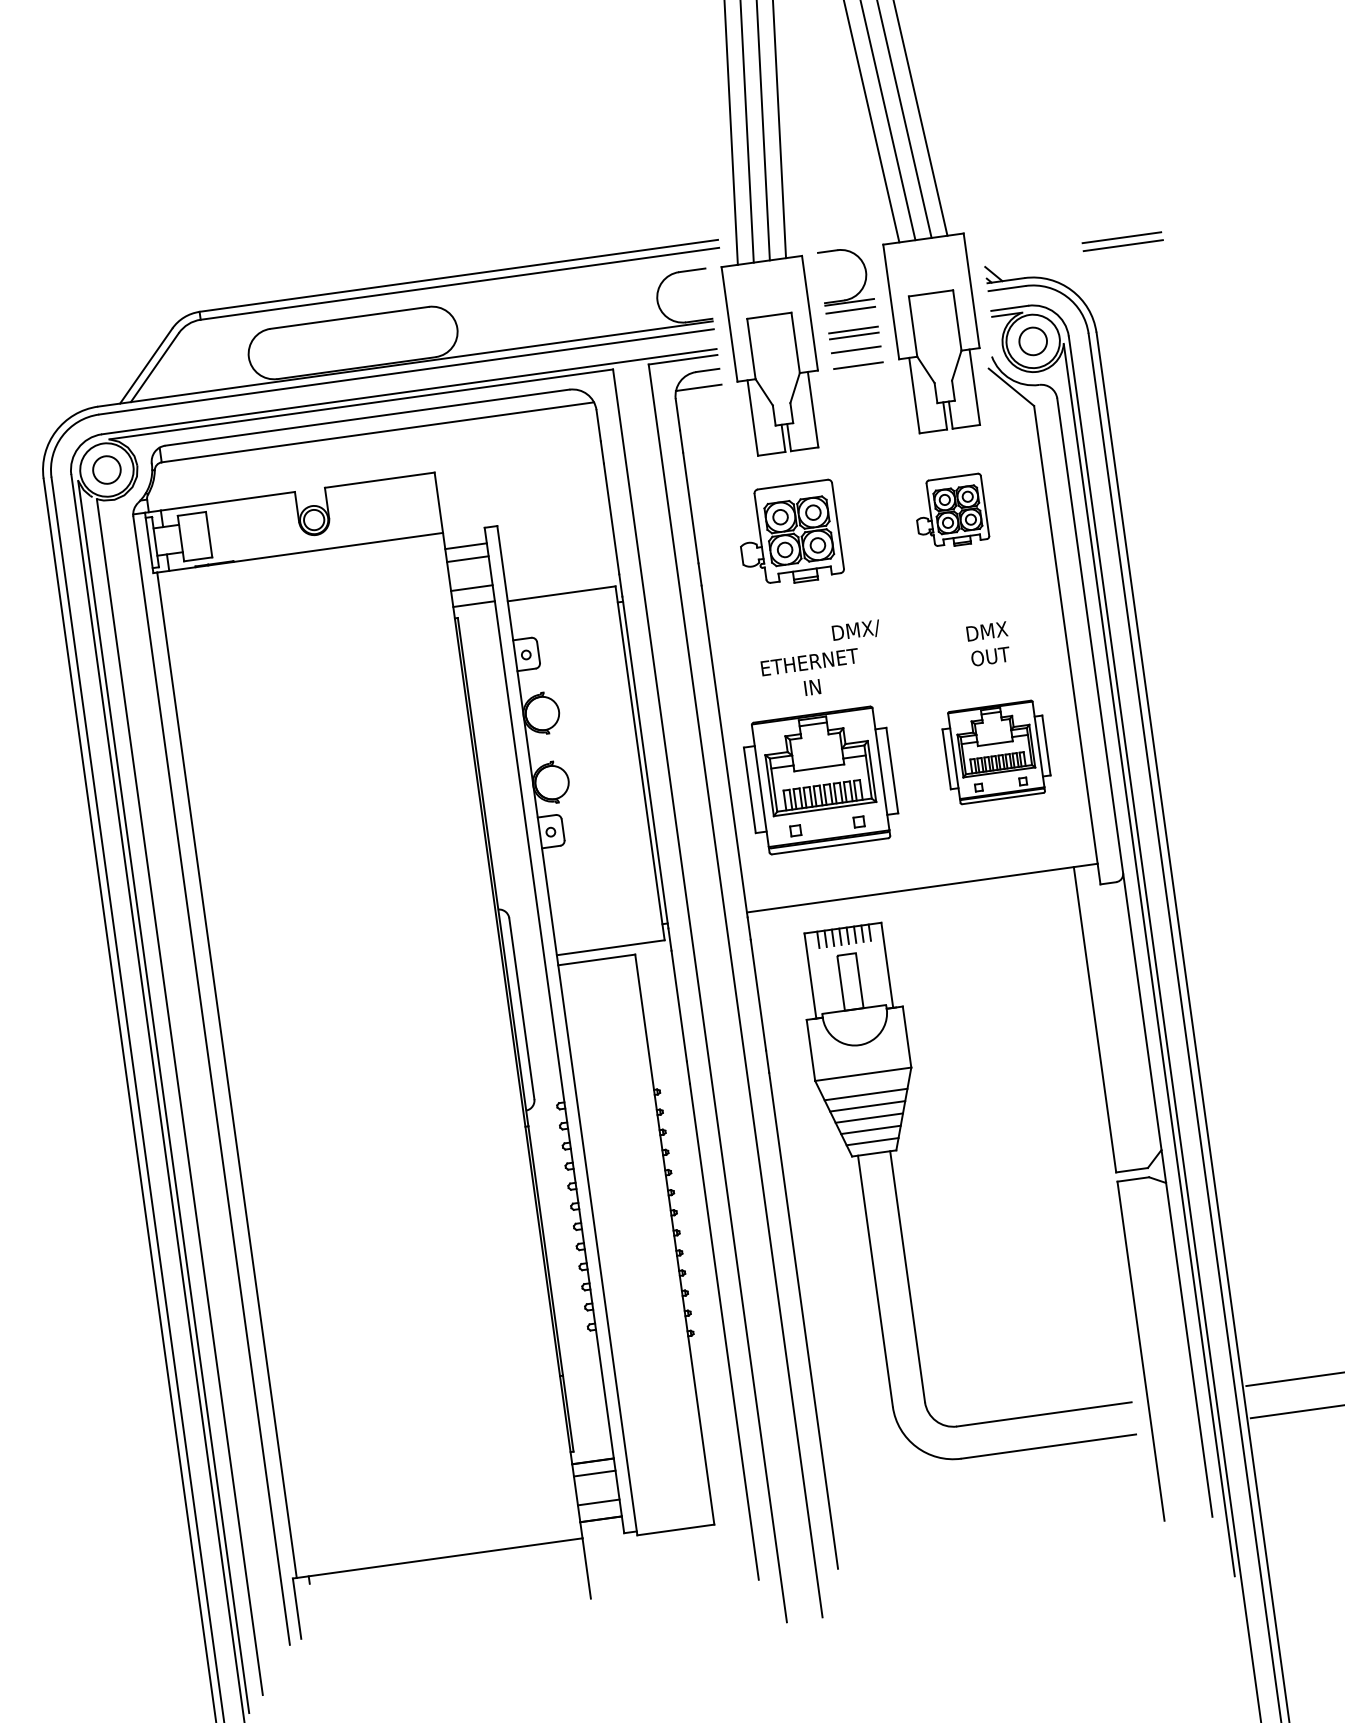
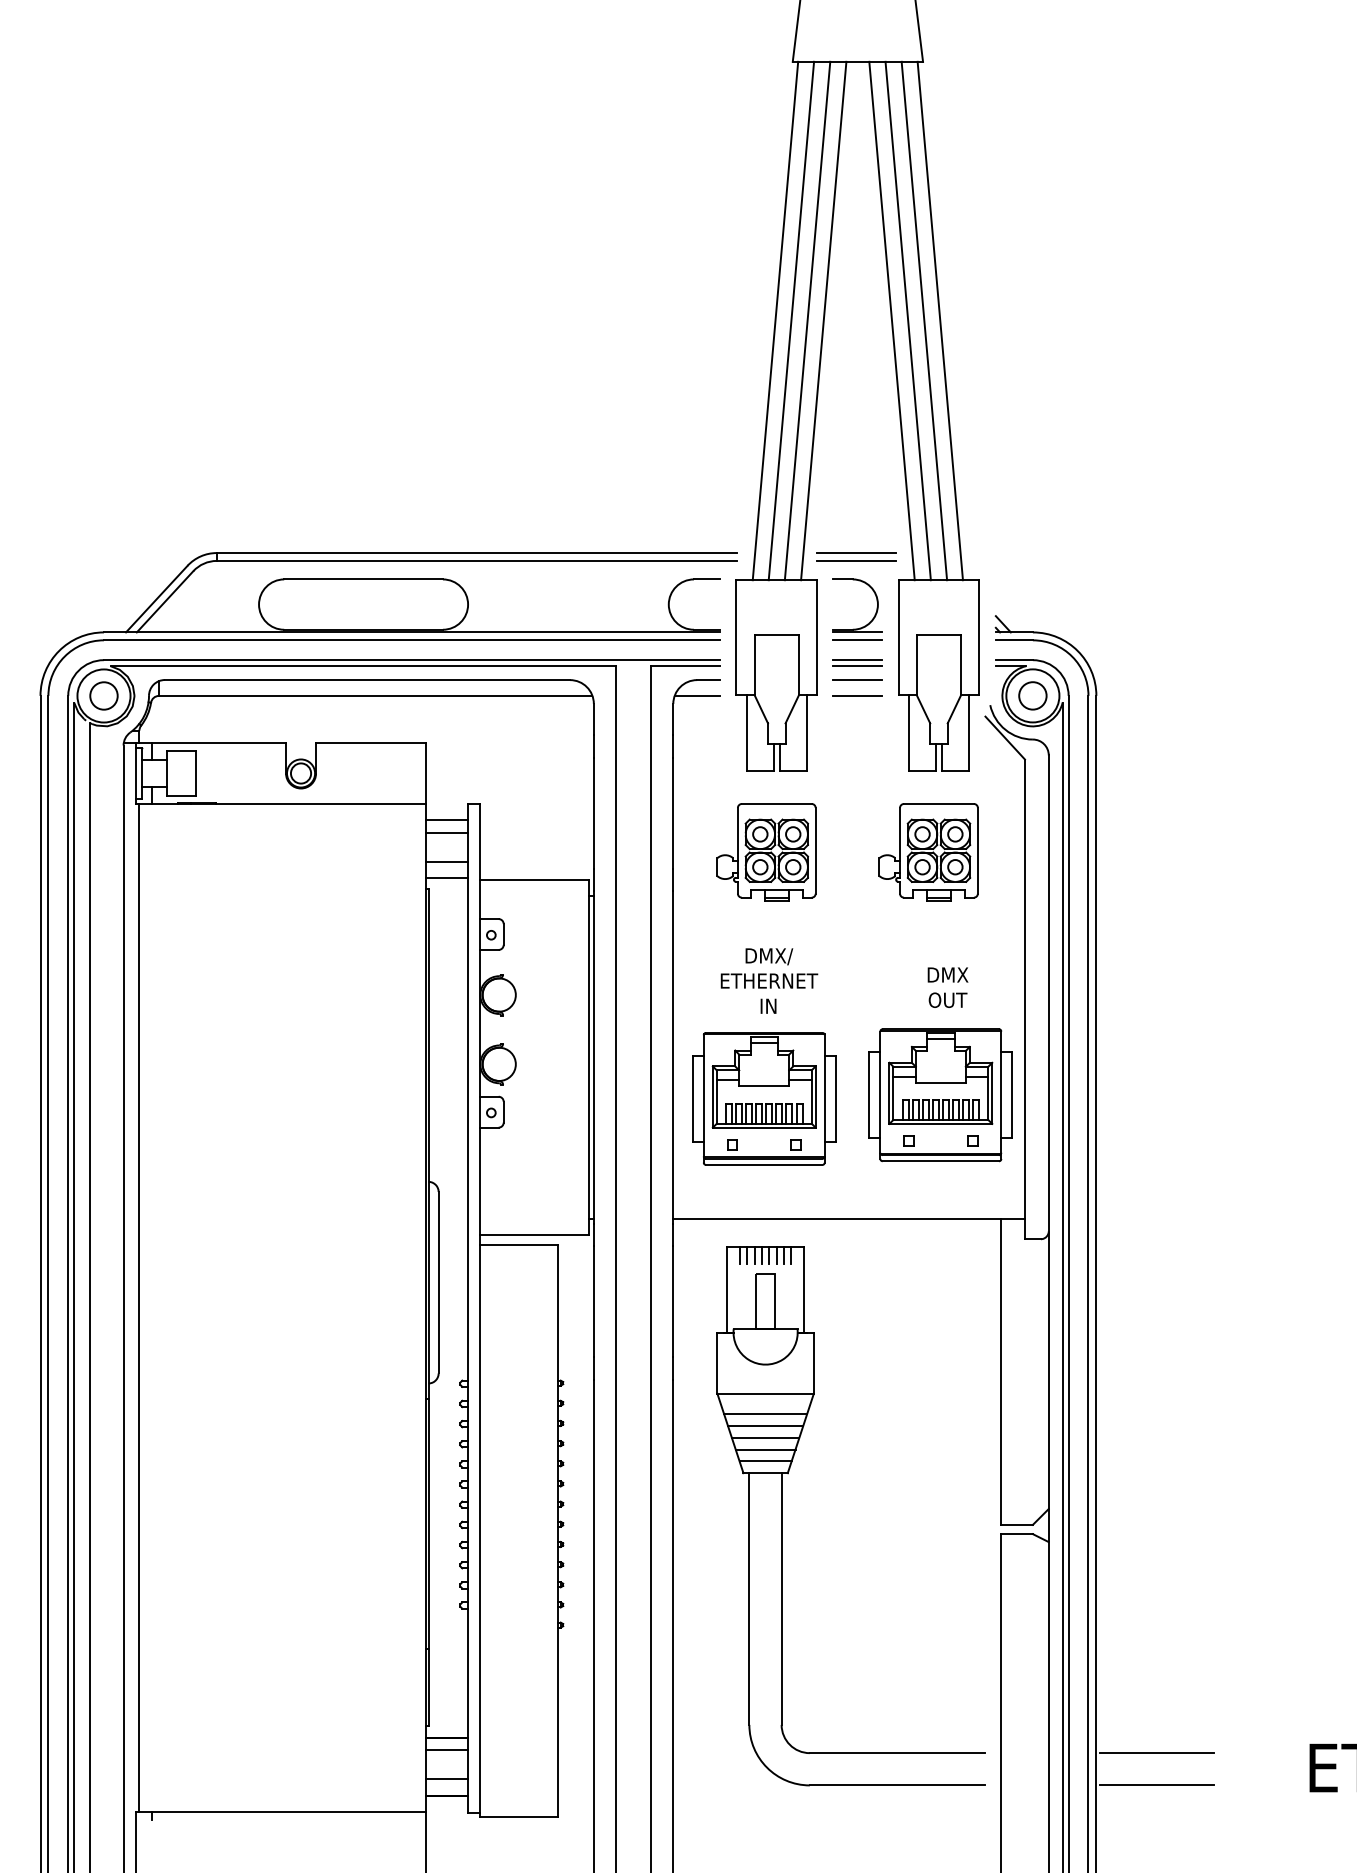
part: (1122, 241) -> (856, 556), moved
part: (950, 512) -> (928, 852), size x1.43
text: (856, 630) -> (769, 956), moved
part: (996, 752) -> (940, 1095), size x1.43

